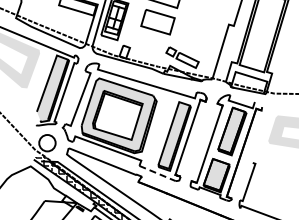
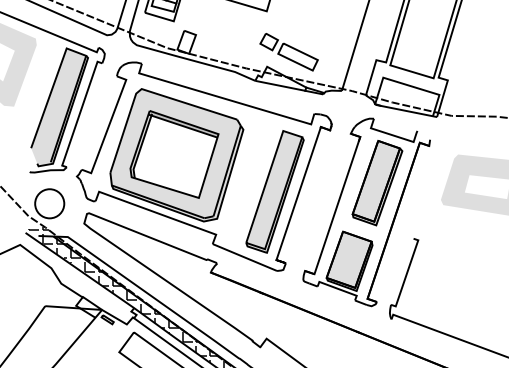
line: (157, 173) -> (244, 257), dashed -> solid

